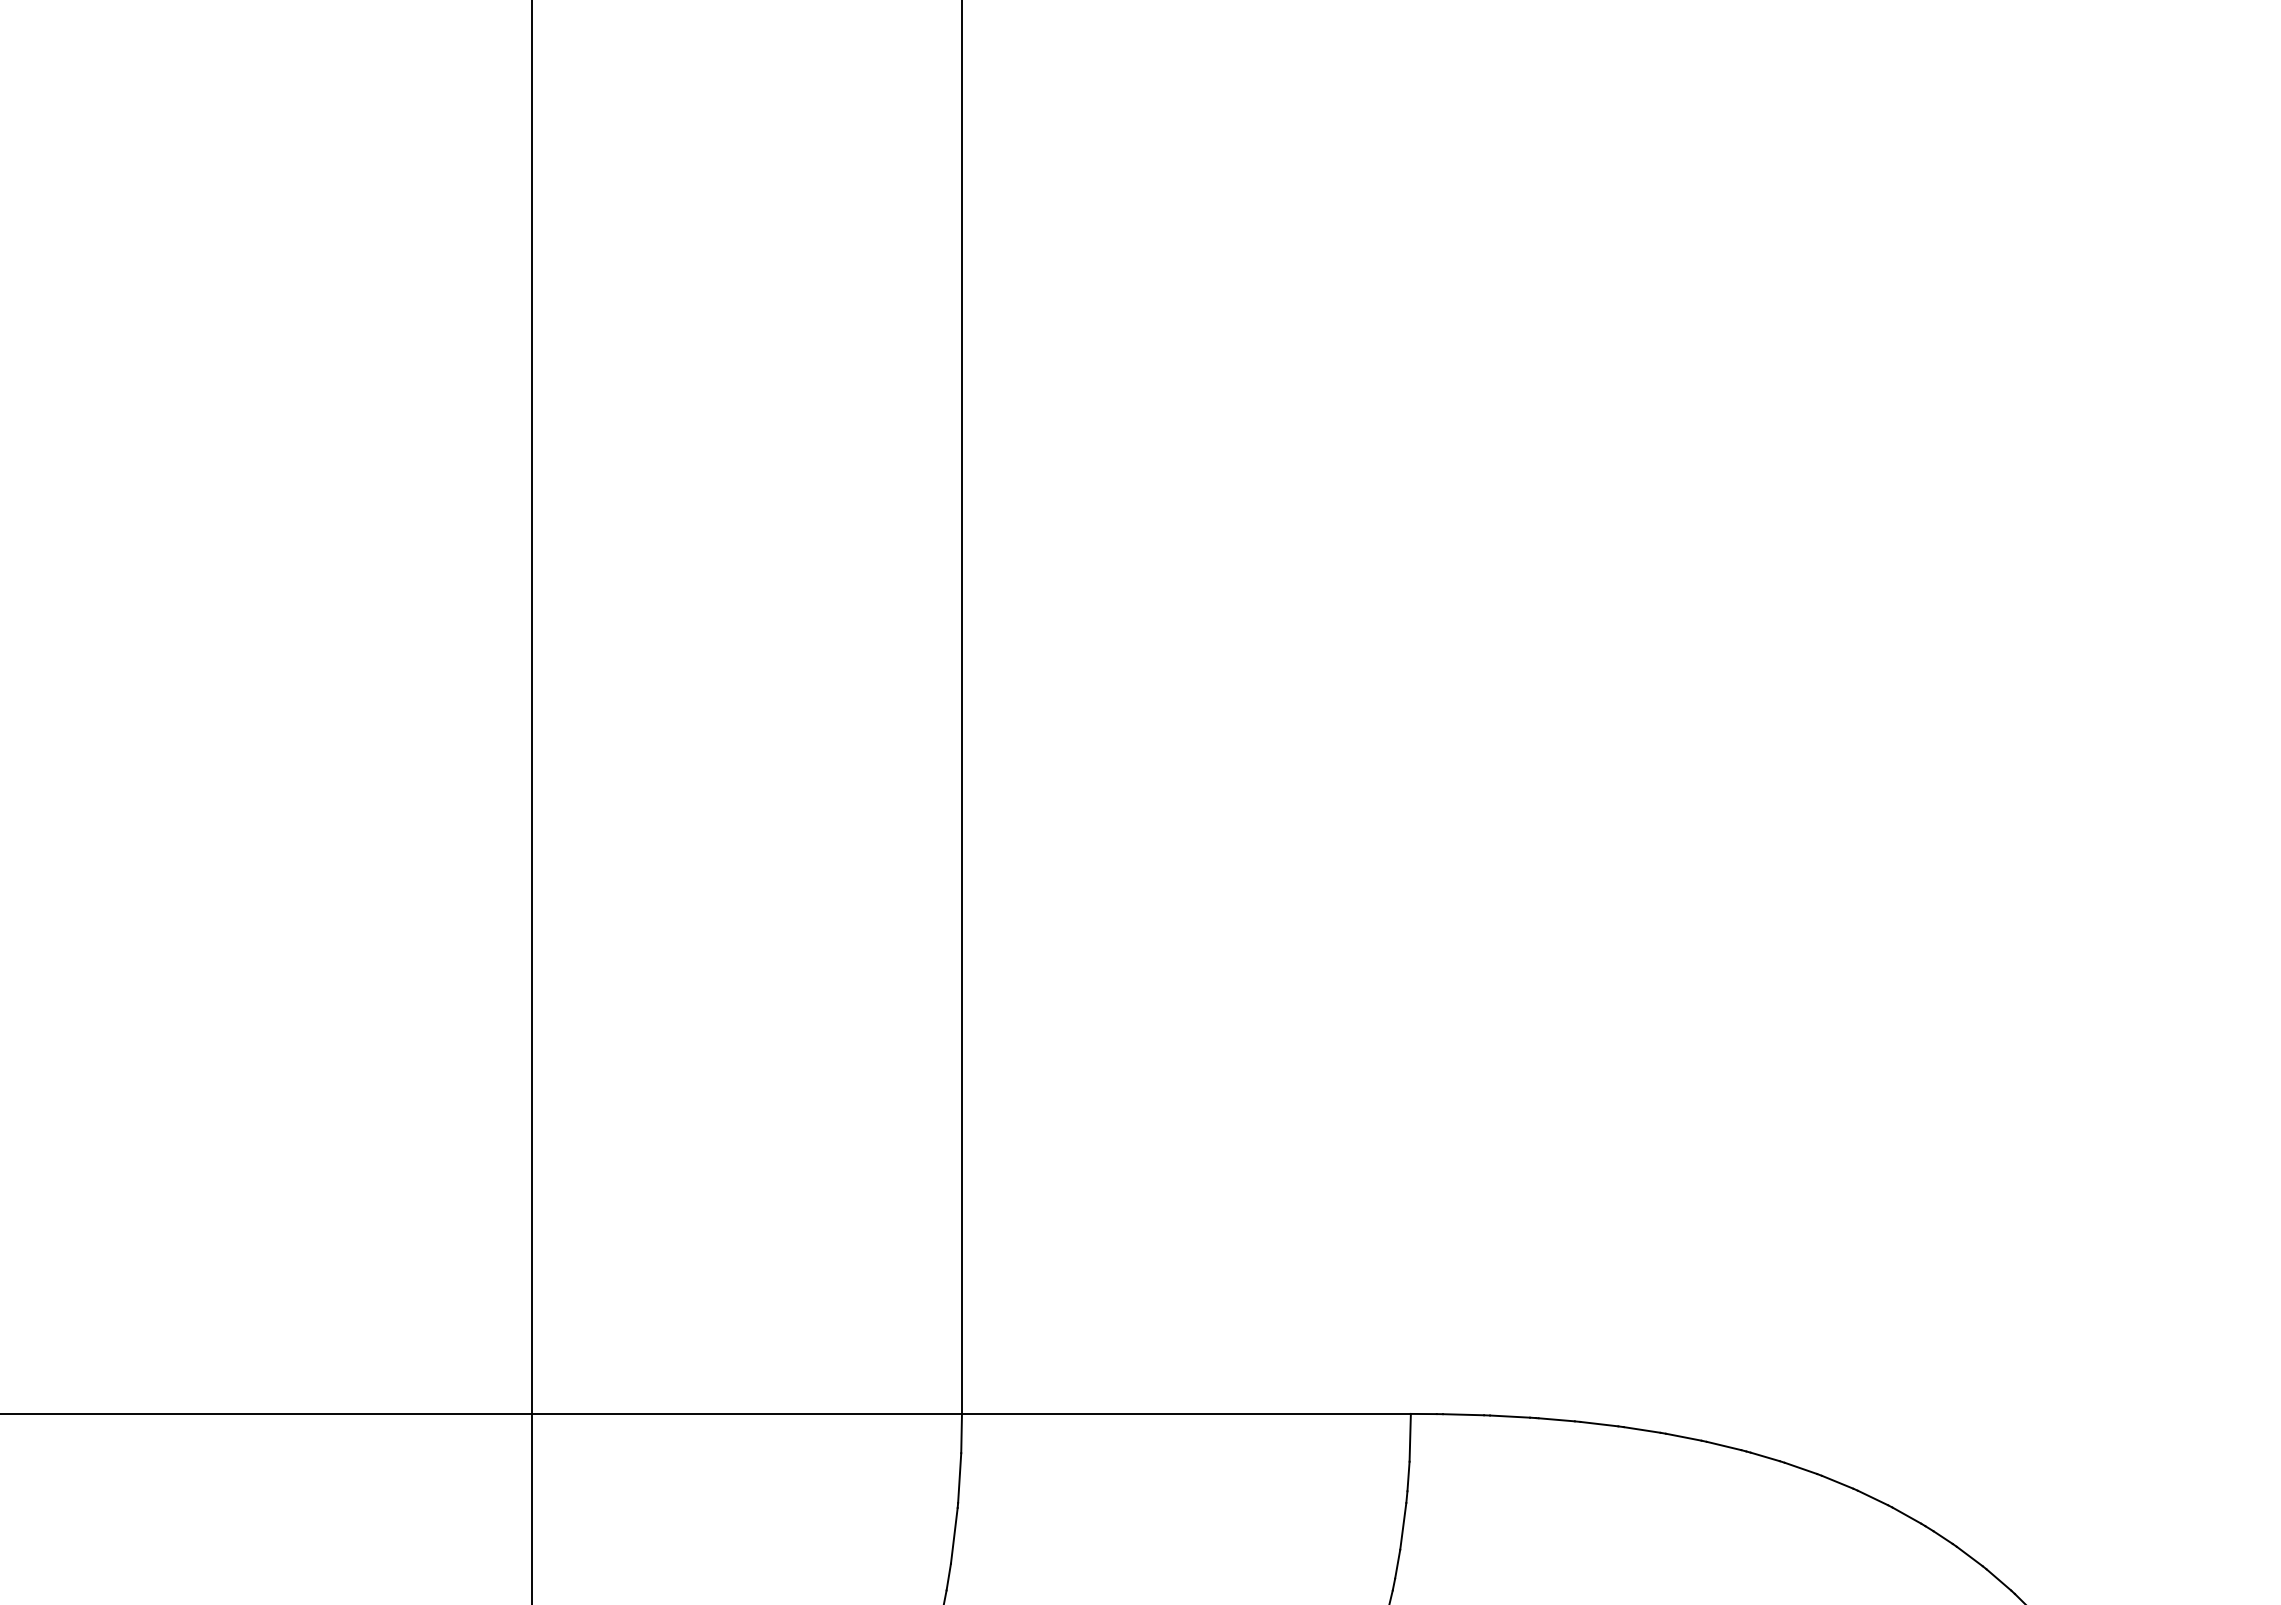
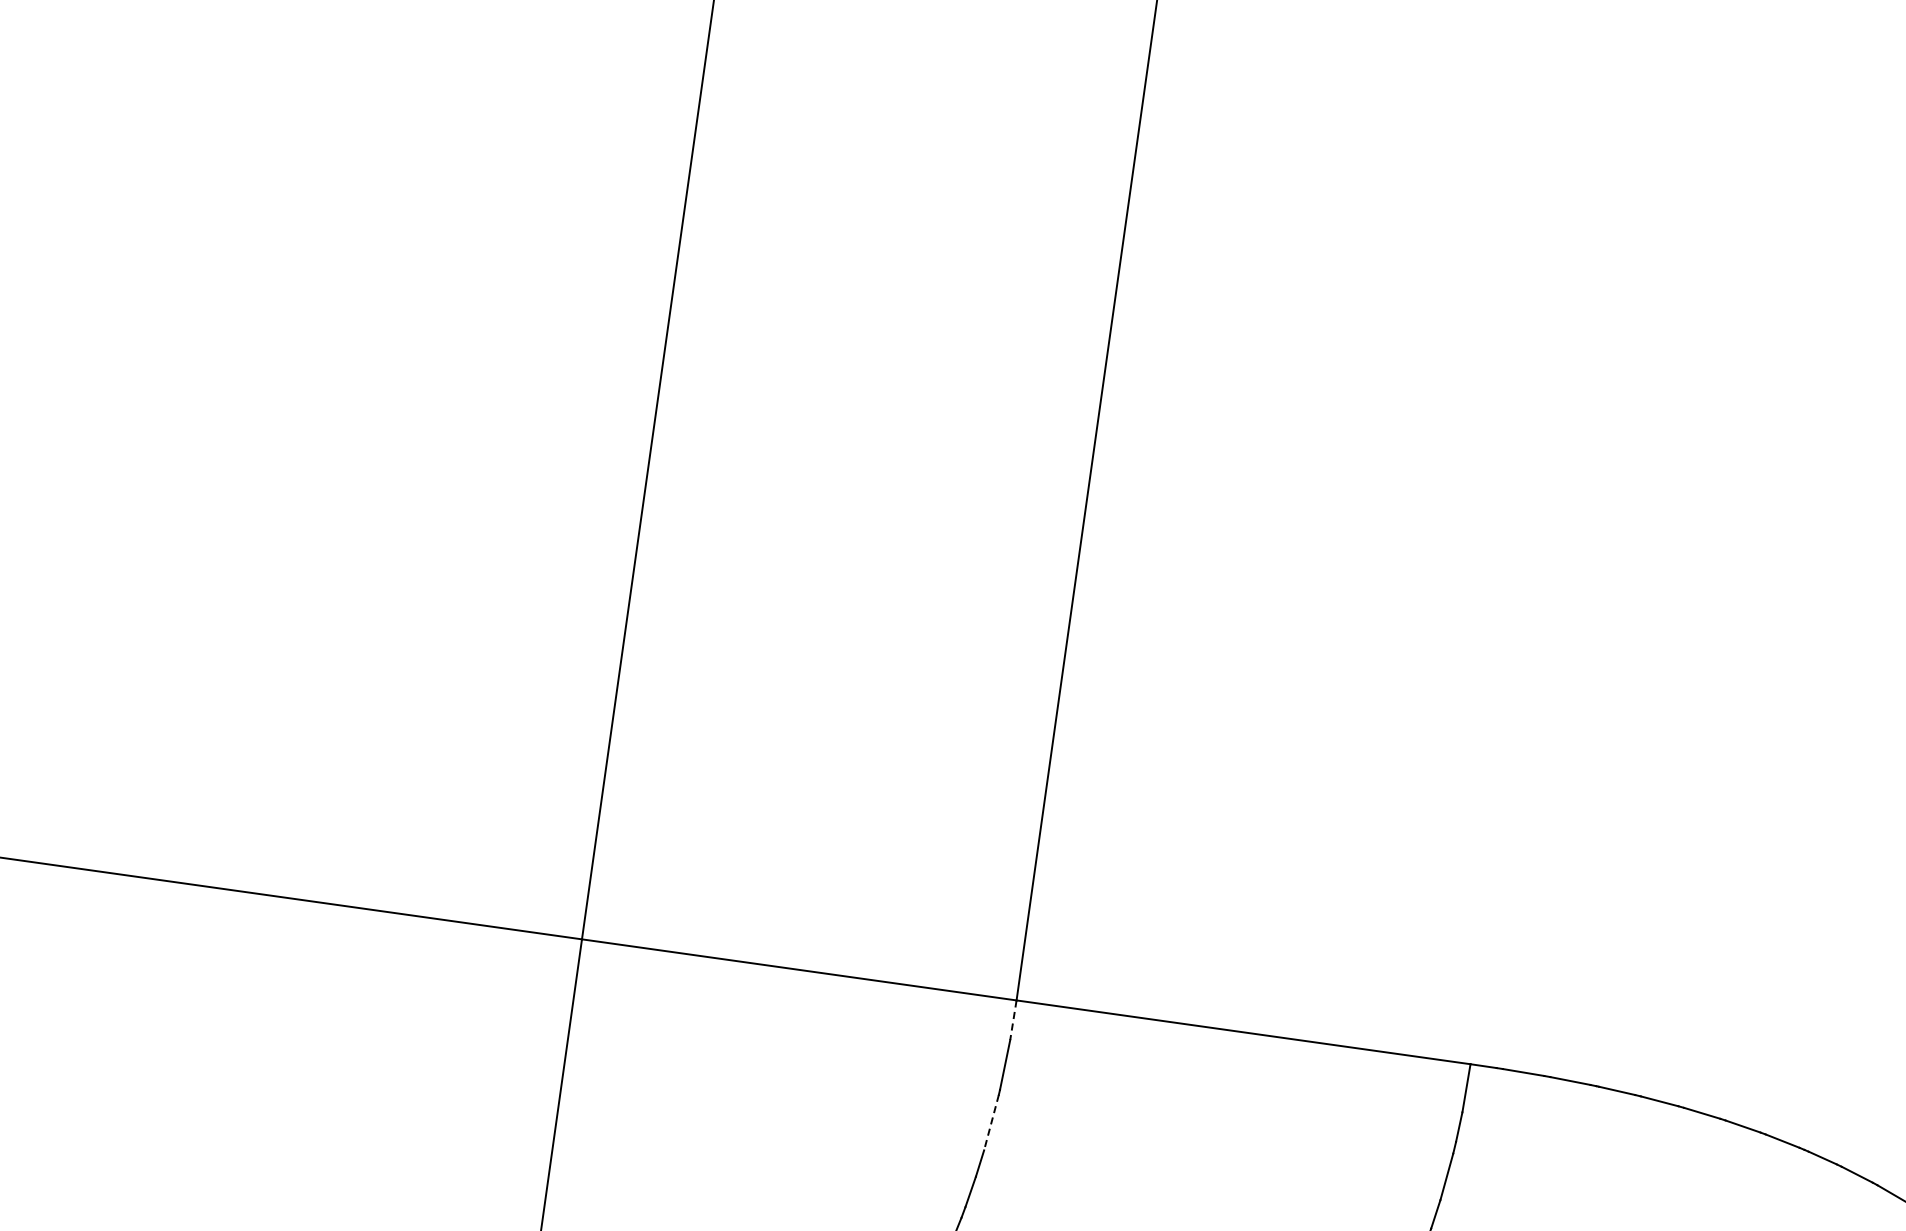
line: (961, 1433) -> (1013, 1020), solid -> dashed
line: (954, 1536) -> (991, 1123), solid -> dashed

